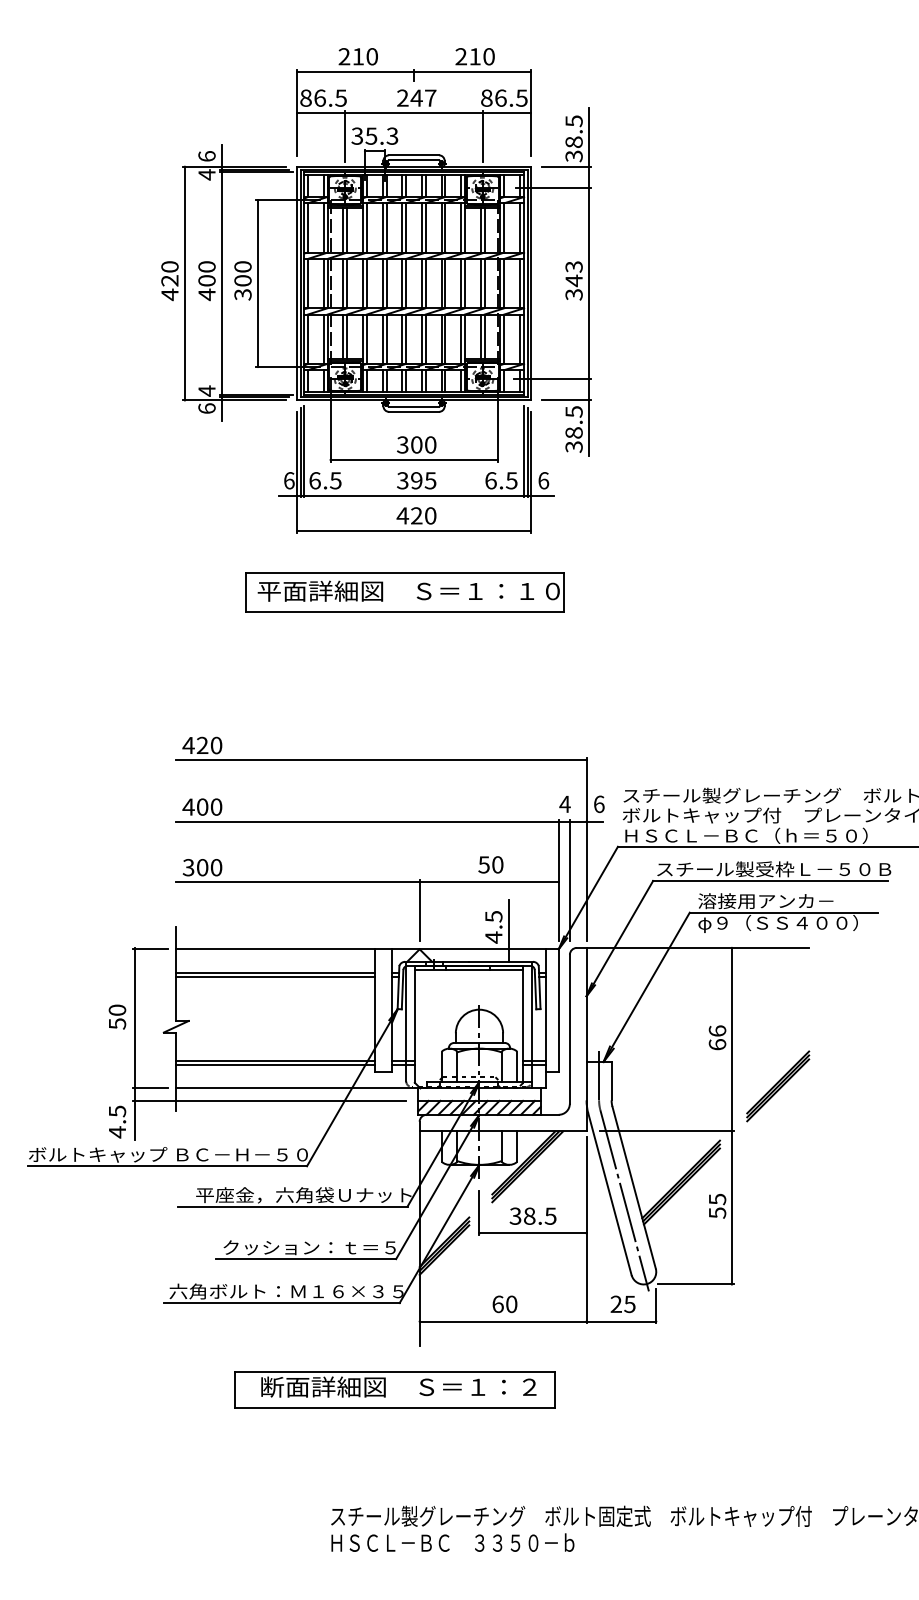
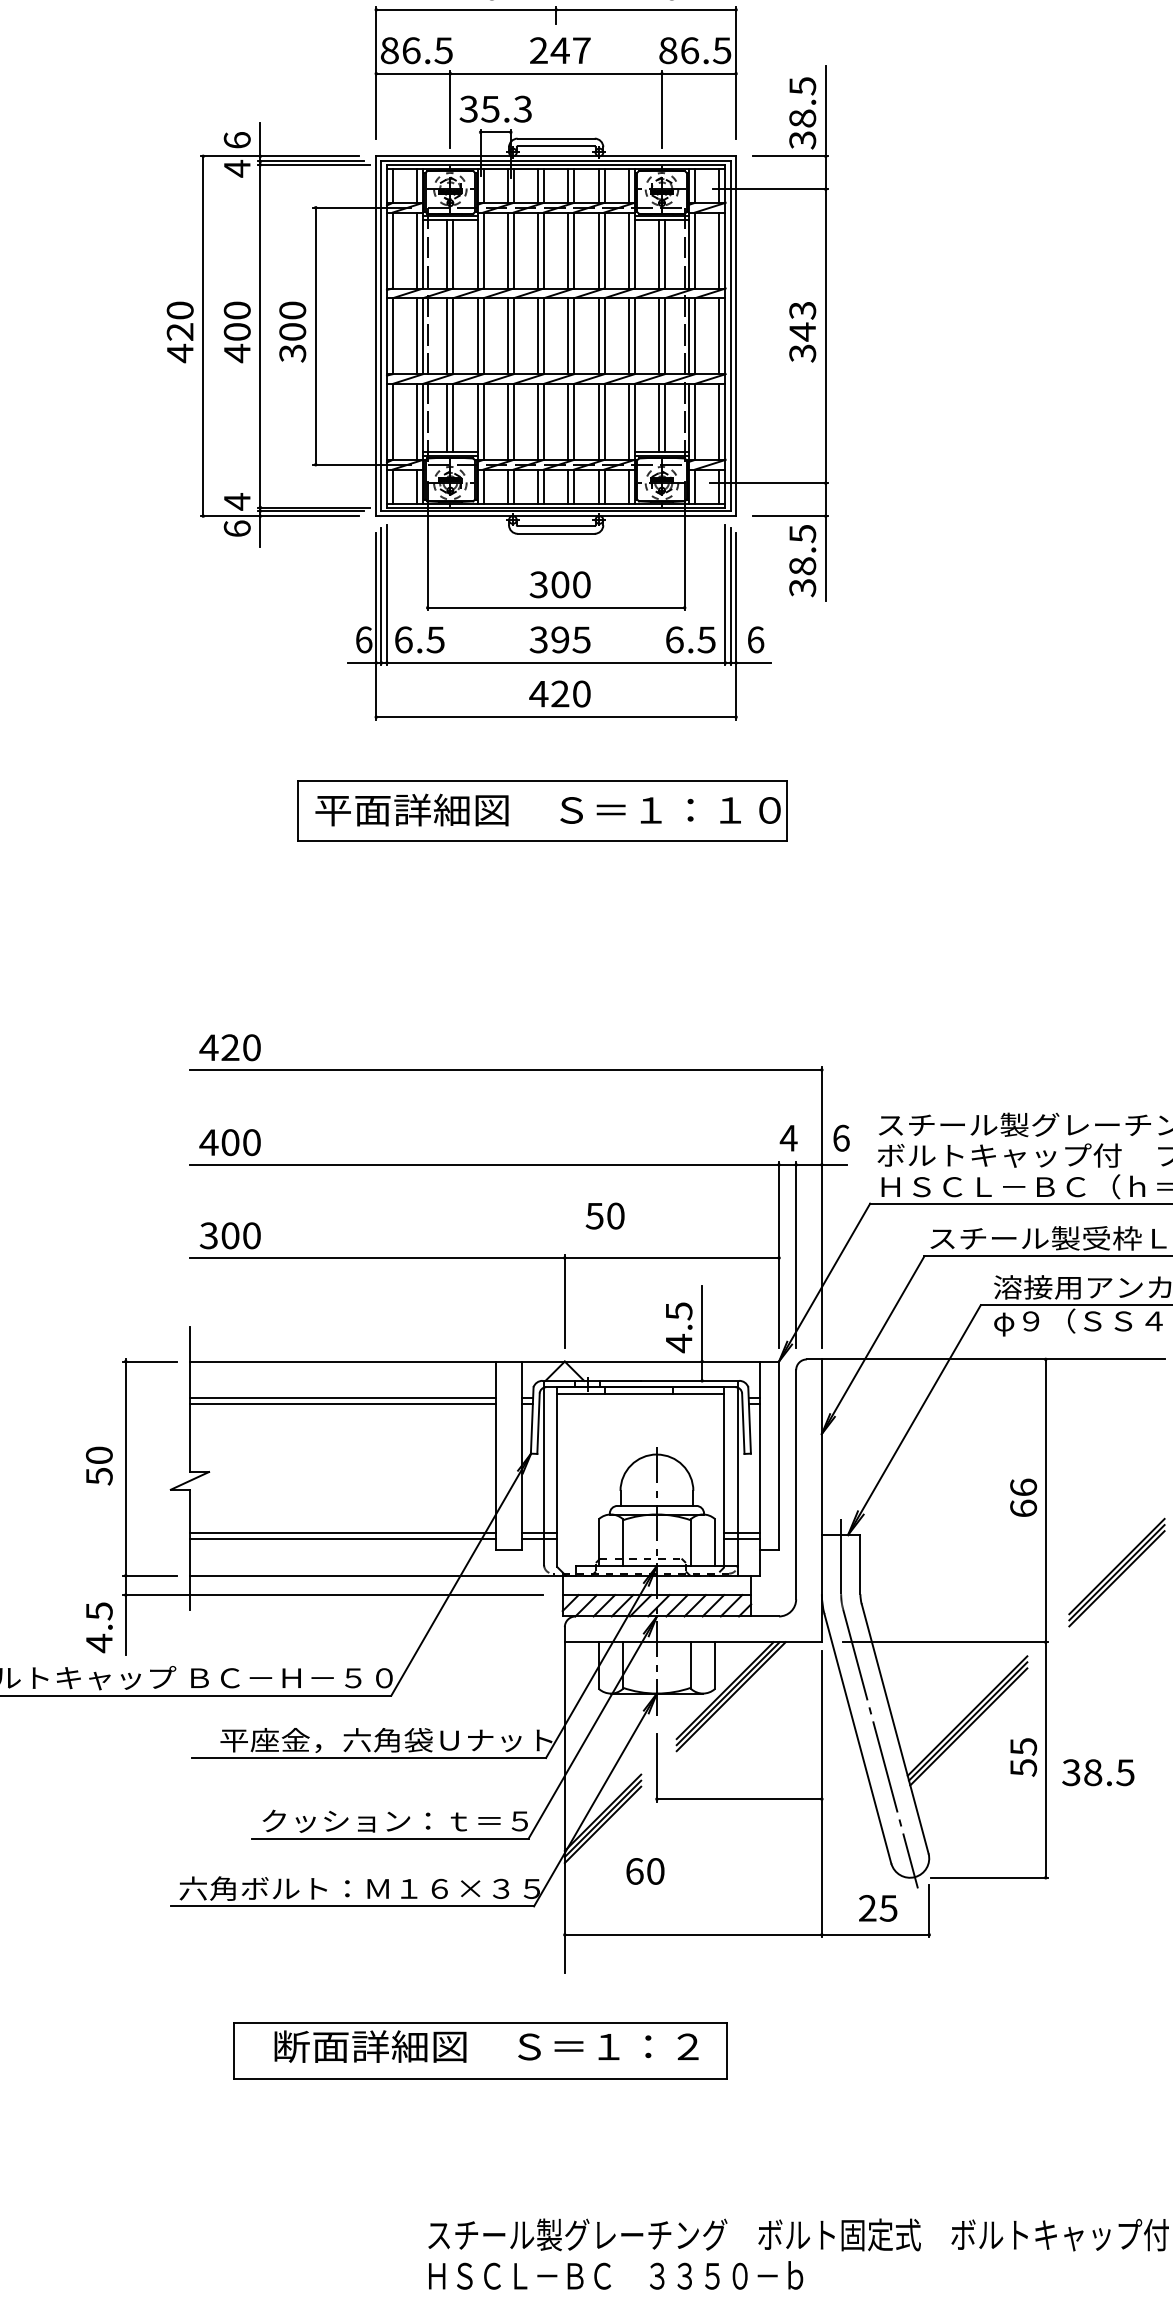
text: (490, 864) -> (604, 1215), moved
text: (532, 1215) -> (1097, 1771), moved
text: (504, 1304) -> (644, 1871), moved
part: (394, 1389) -> (479, 2050), moved

